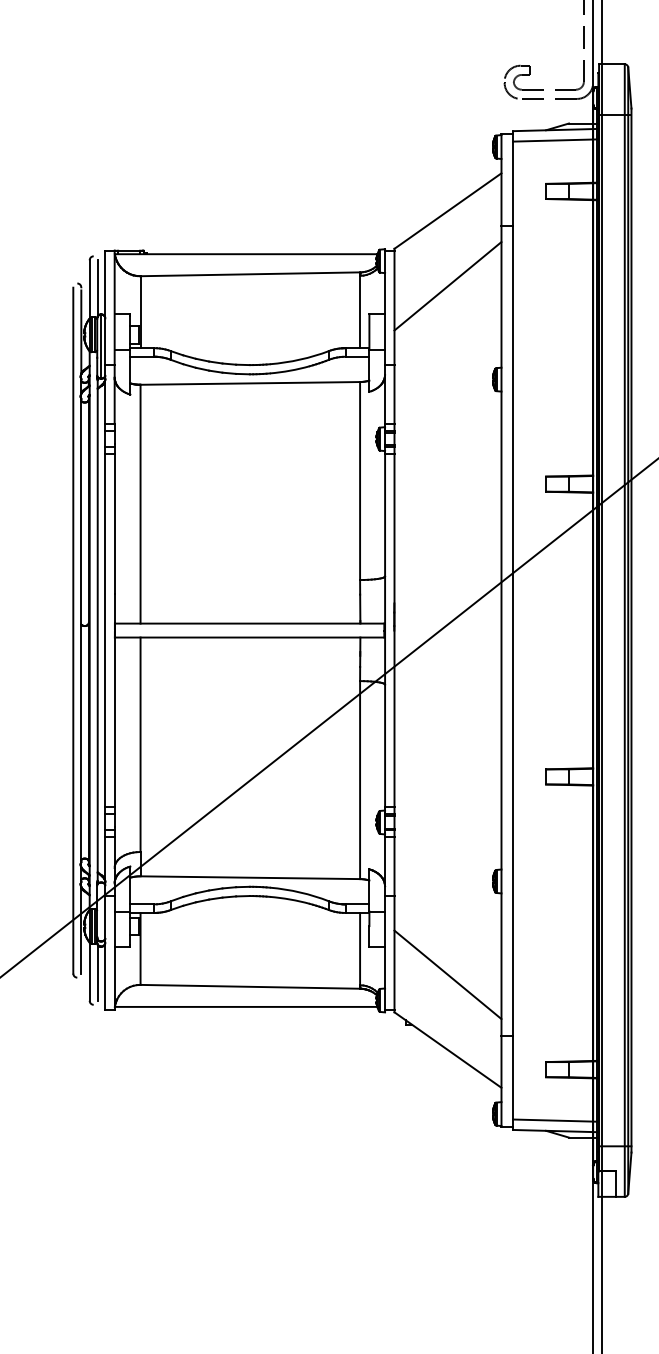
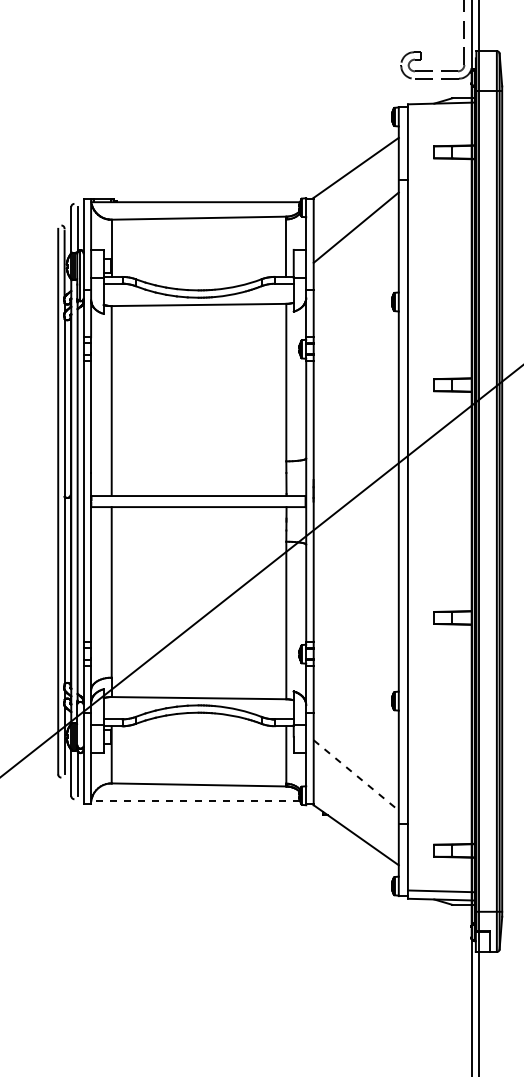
line: (555, 140) -> (441, 111), removed
line: (448, 975) -> (356, 775), solid -> dashed
line: (245, 1006) -> (195, 800), solid -> dashed

